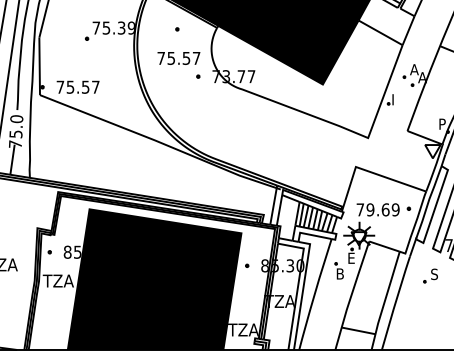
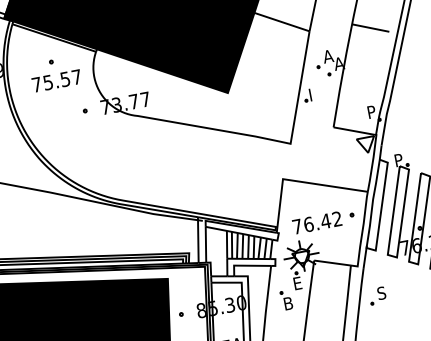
text: (178, 58) -> (56, 81), moved
text: (382, 209) -> (322, 221), 79.69 -> 76.42
part: (430, 275) -> (377, 295), moved

